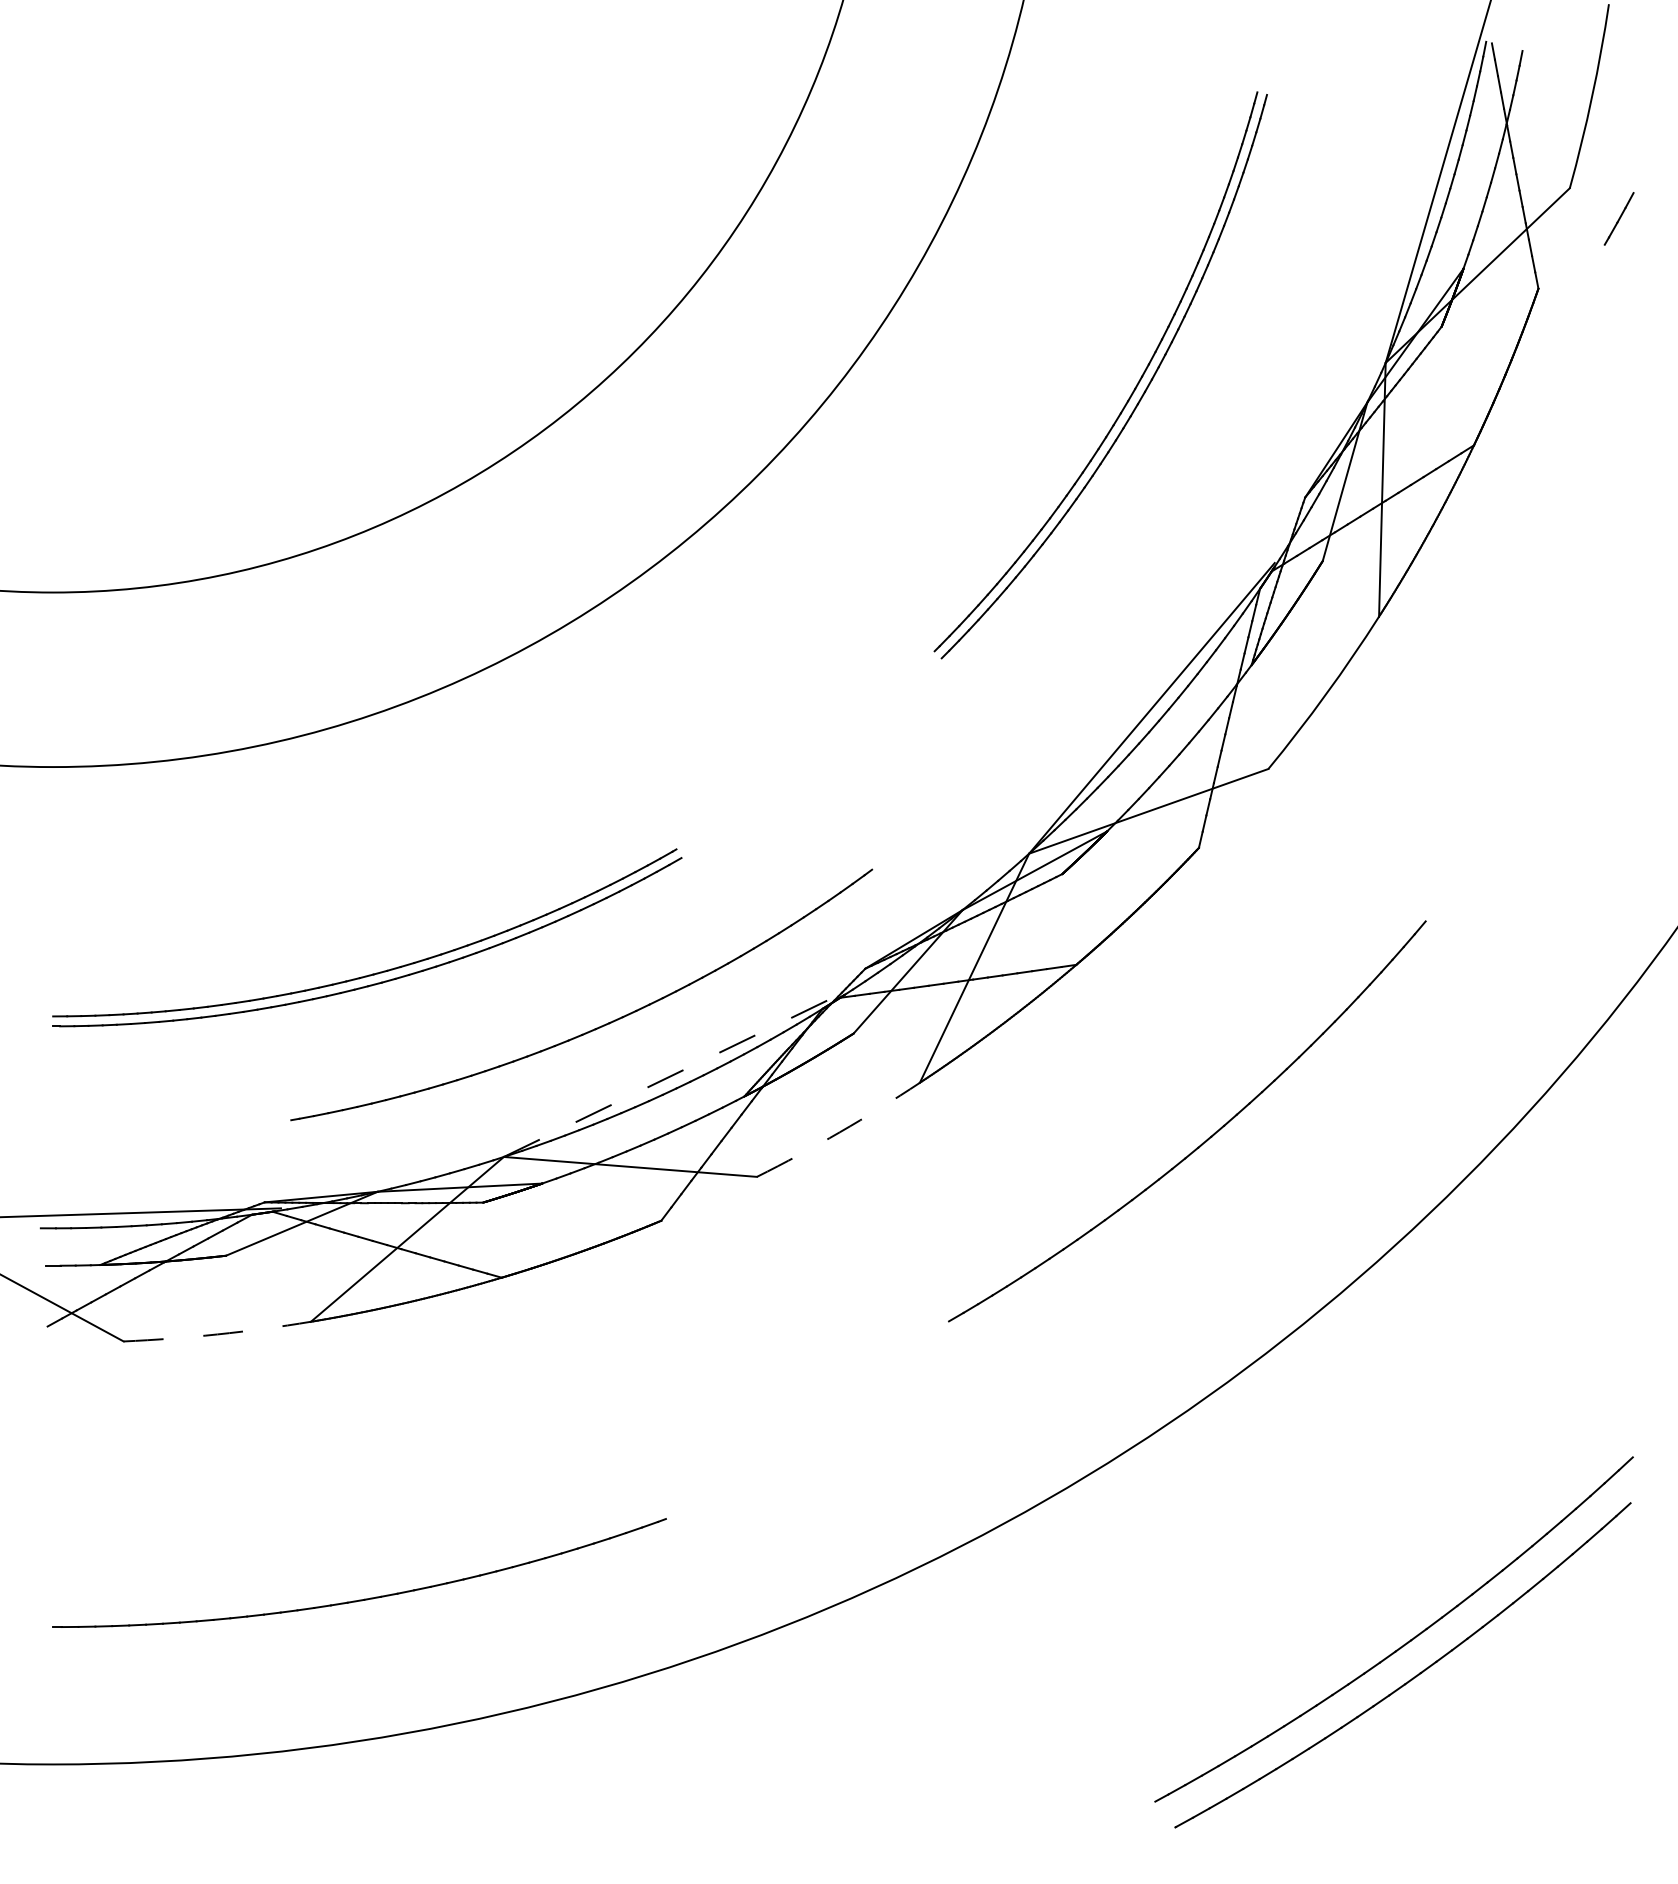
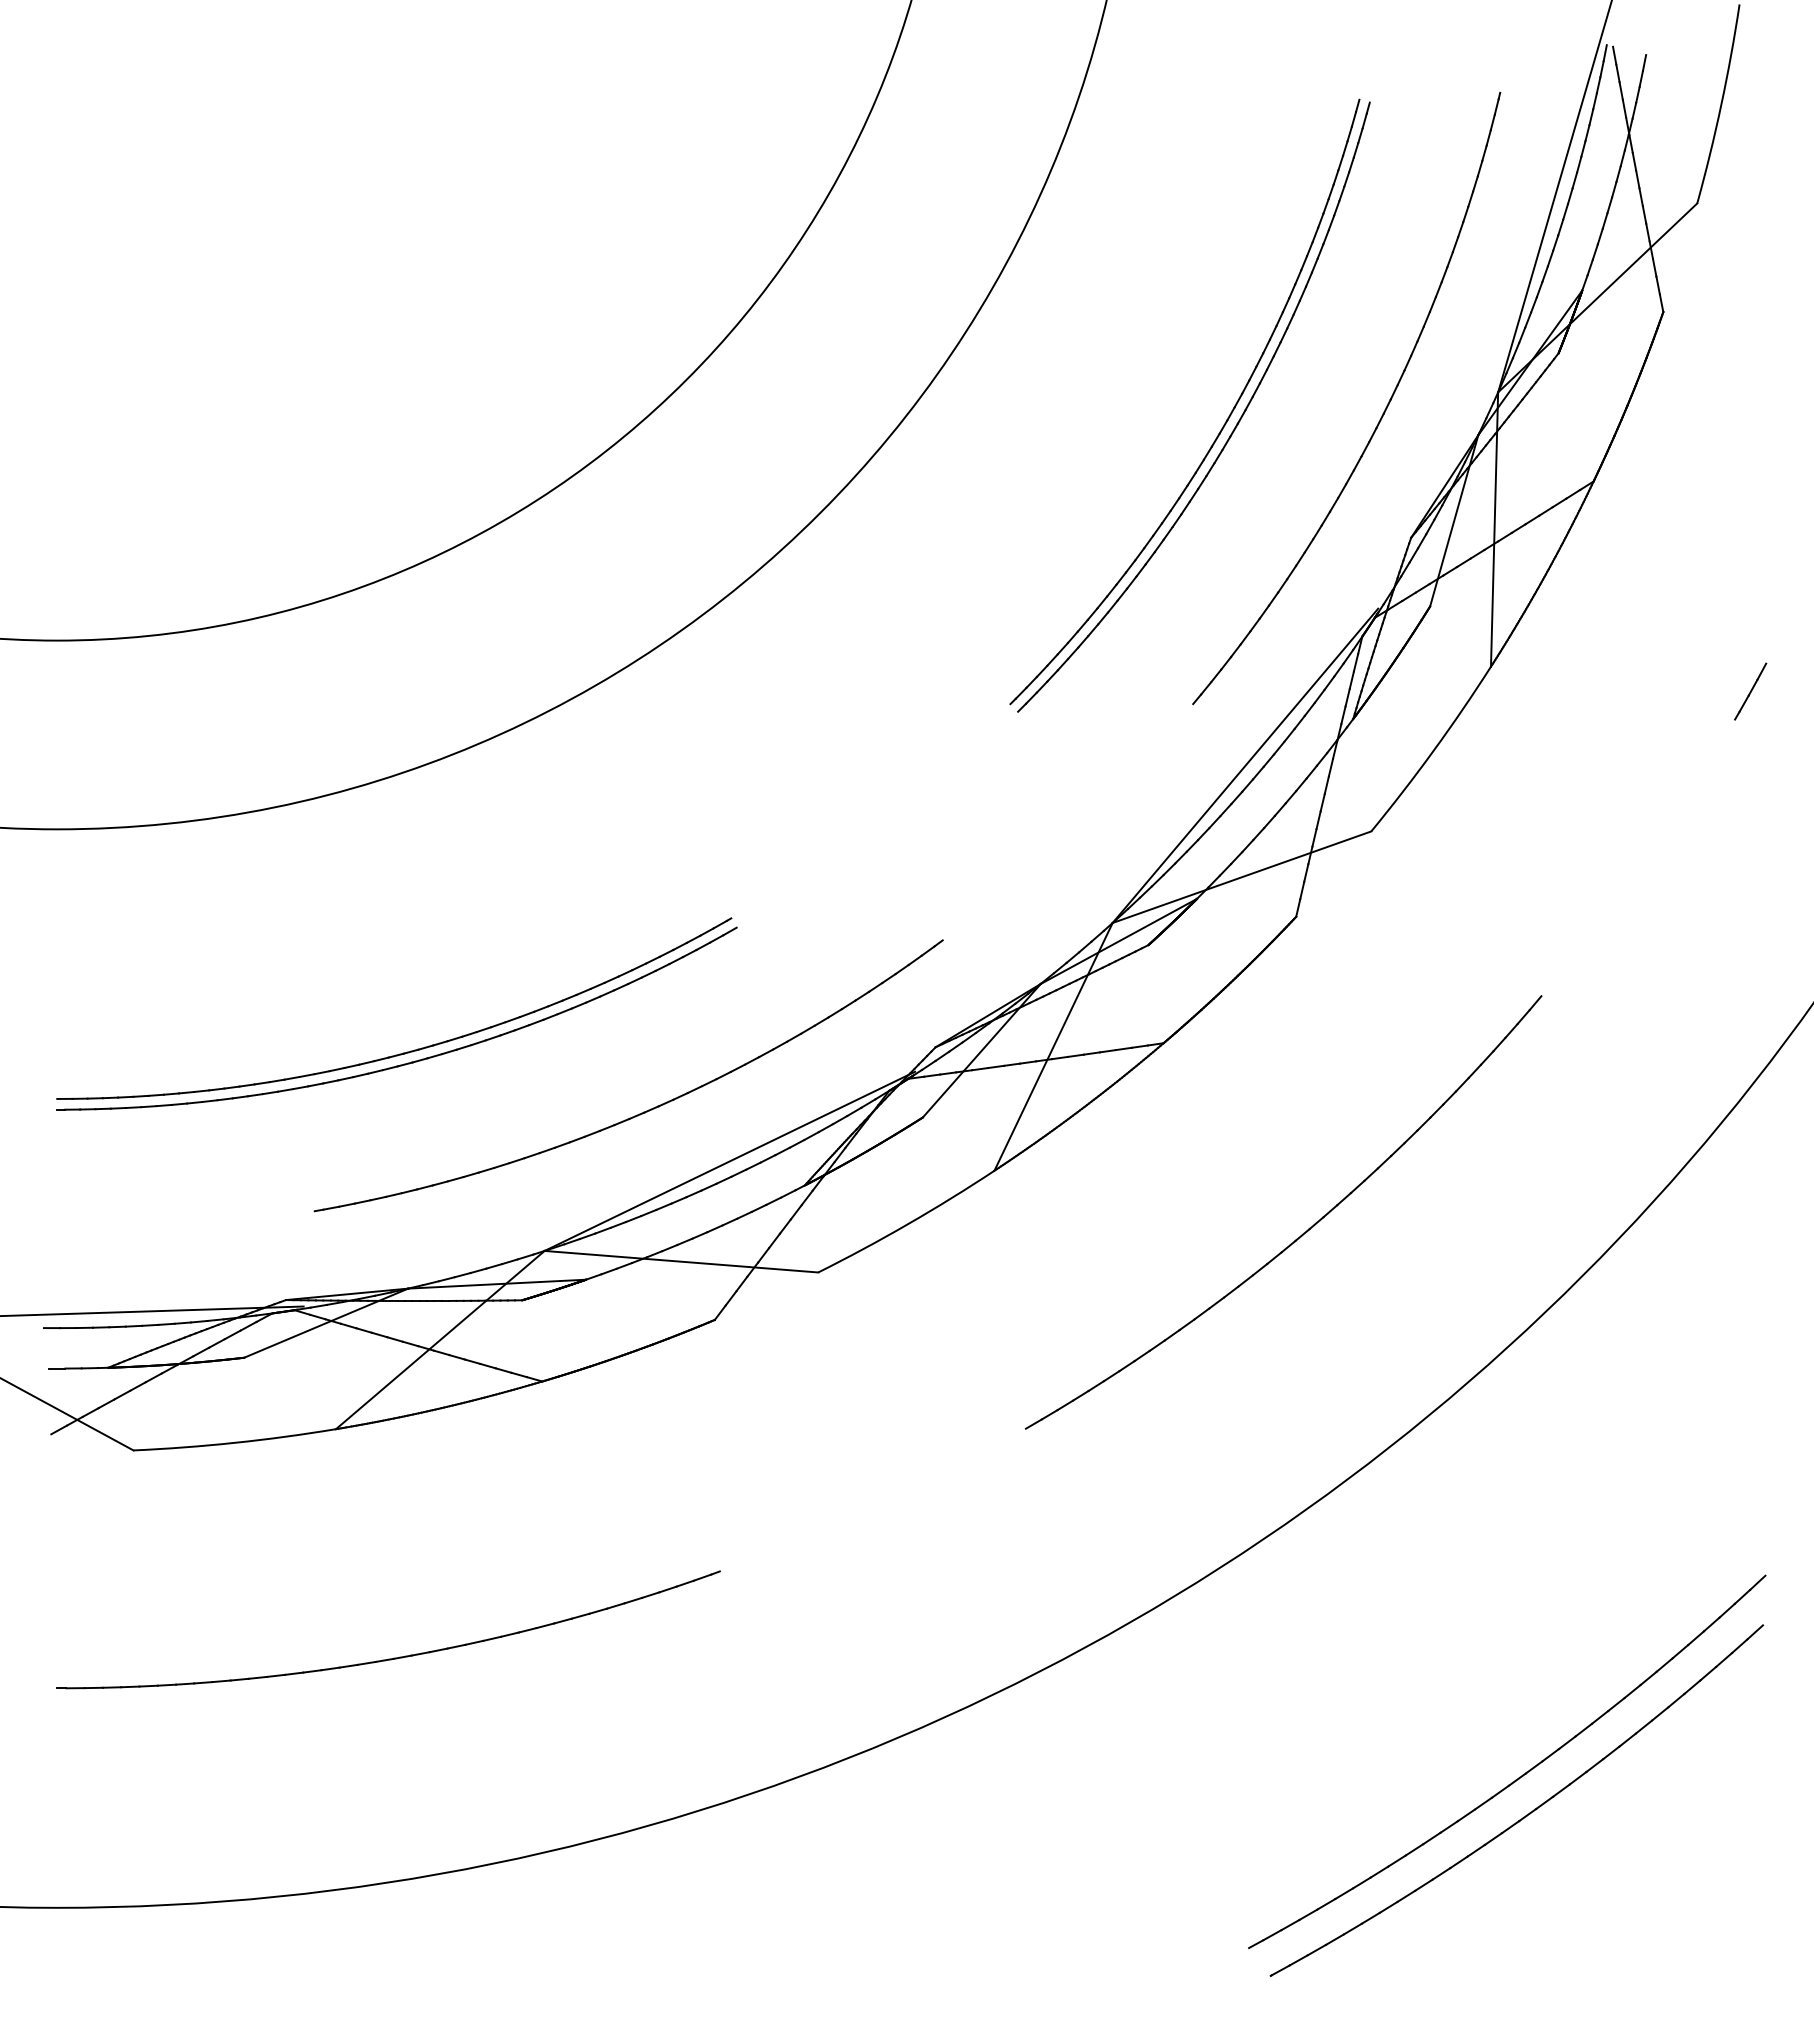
line: (1619, 218) -> (1750, 691), moved
part: (1277, 384) -> (1381, 415), added
line: (674, 1074) -> (729, 1161), dashed -> solid
arc: (839, 1132) -> (907, 1224), dashed -> solid
arc: (217, 1334) -> (235, 1442), dashed -> solid
part: (364, 1598) -> (393, 1657), moved

